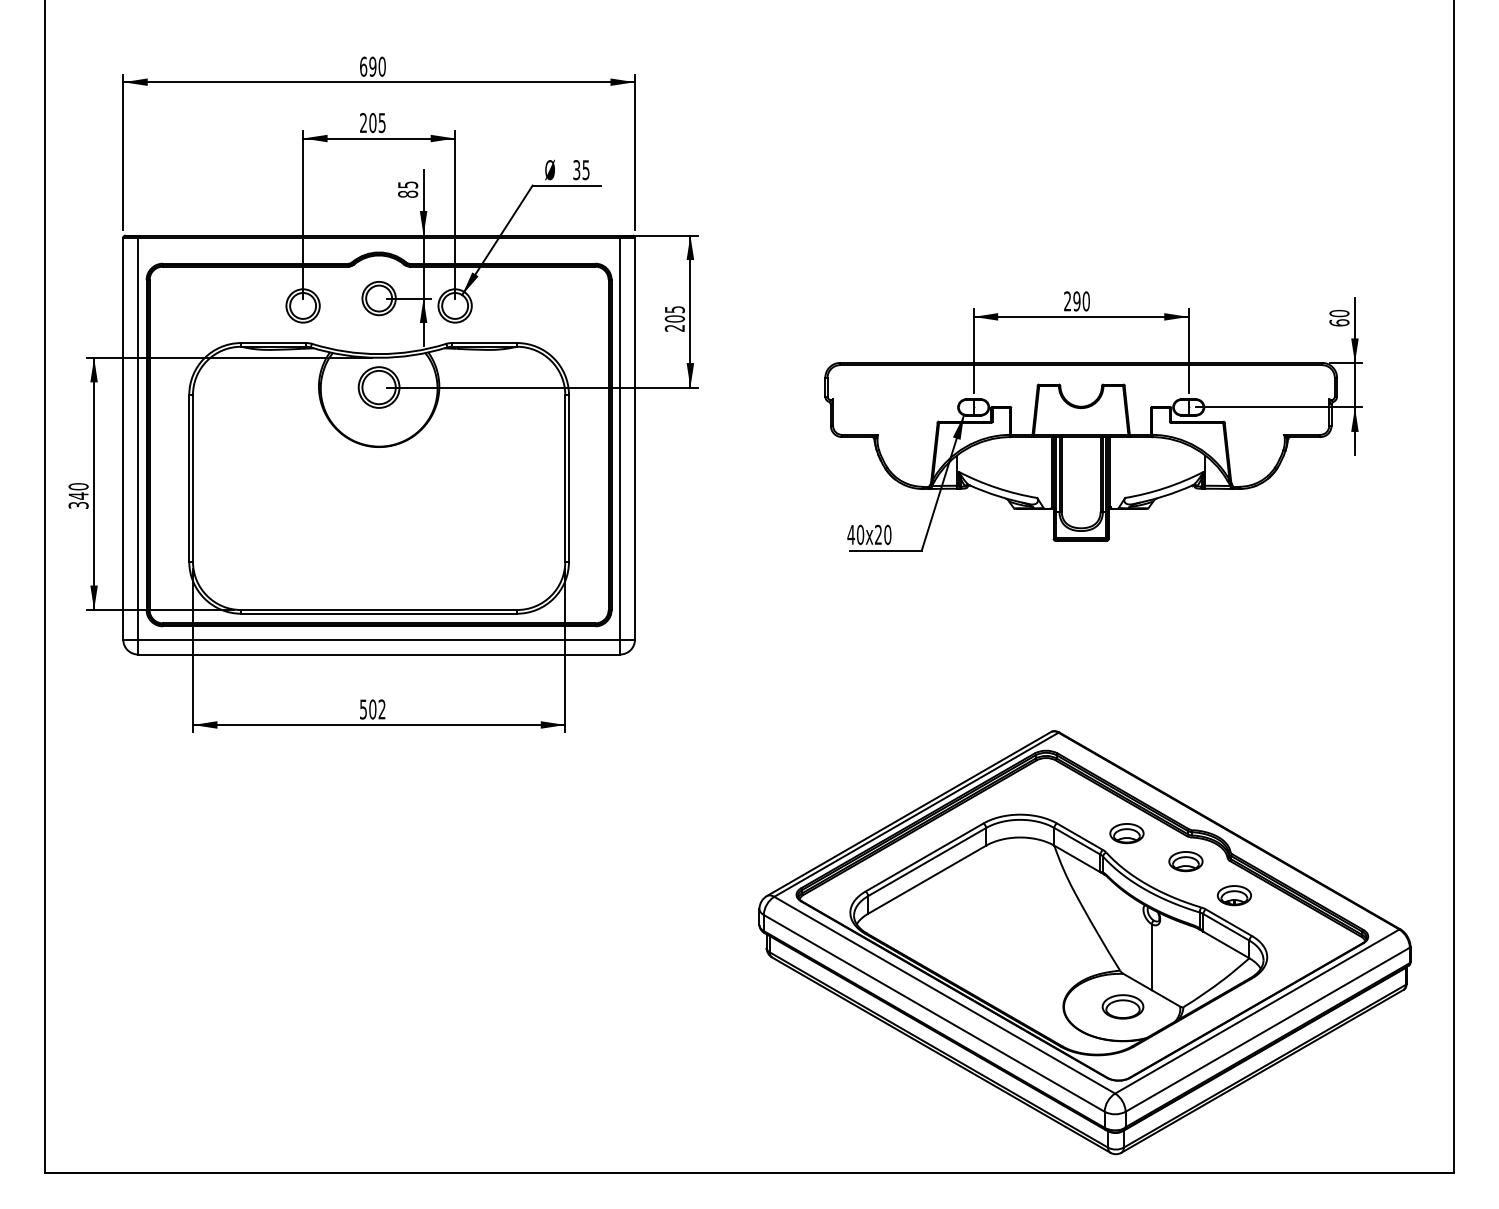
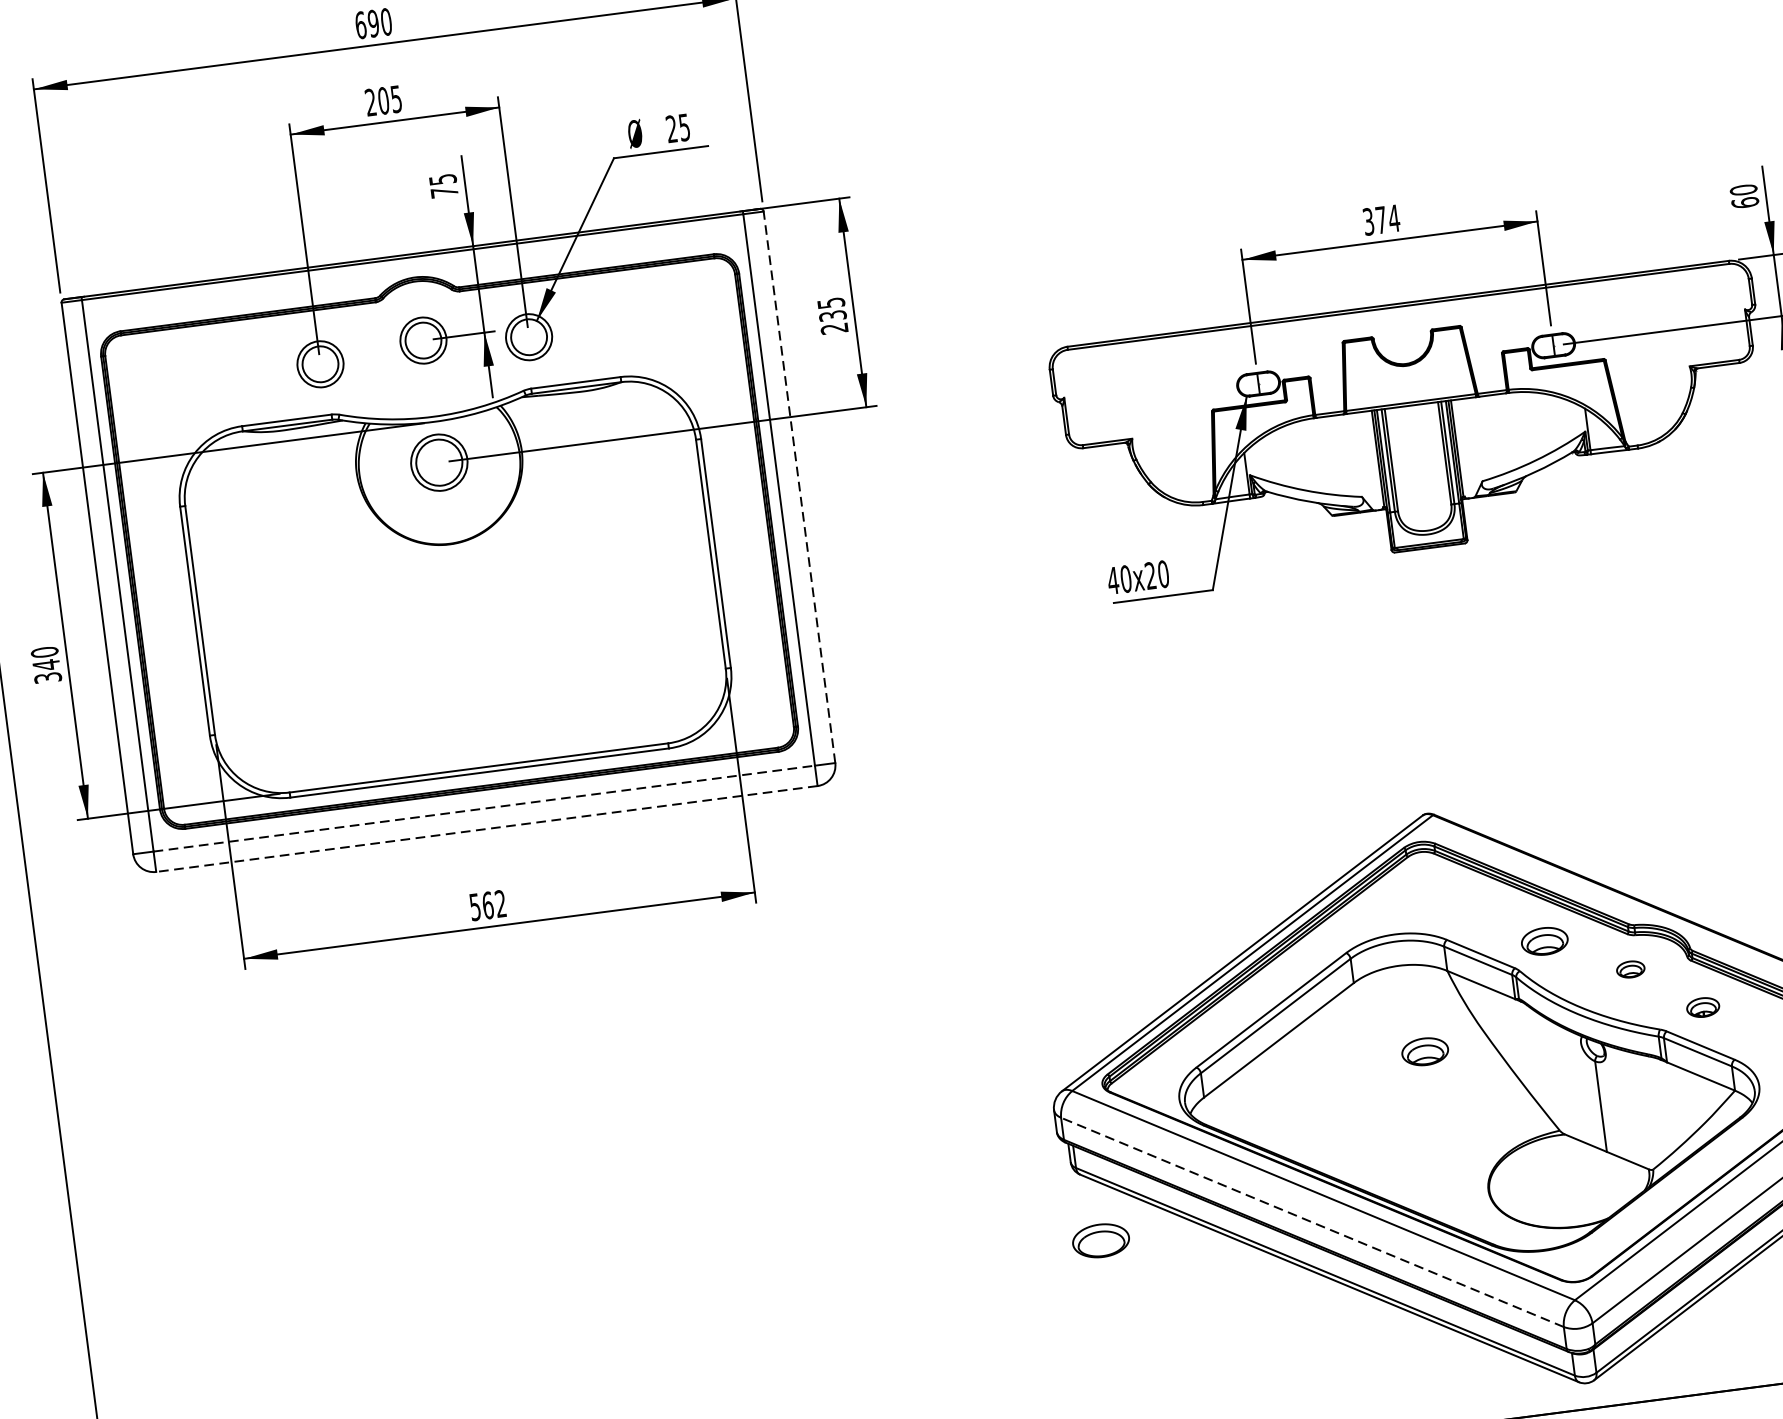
text: (576, 170) -> (671, 129), 35 -> 25
text: (408, 193) -> (445, 191), 85 -> 75
text: (1077, 301) -> (1382, 220), 290 -> 374
text: (674, 318) -> (832, 315), 205 -> 235
line: (634, 438) -> (798, 487), solid -> dashed
line: (379, 639) -> (484, 808), solid -> dashed
line: (378, 654) -> (486, 829), solid -> dashed
text: (372, 709) -> (487, 905), 502 -> 562
part: (1185, 861) -> (1630, 969), size x0.6
part: (1233, 895) -> (1702, 1007), size x0.7
part: (1030, 901) -> (1424, 1051), added
part: (1122, 1006) -> (1100, 1240), moved
line: (934, 1013) -> (1312, 1222), solid -> dashed

